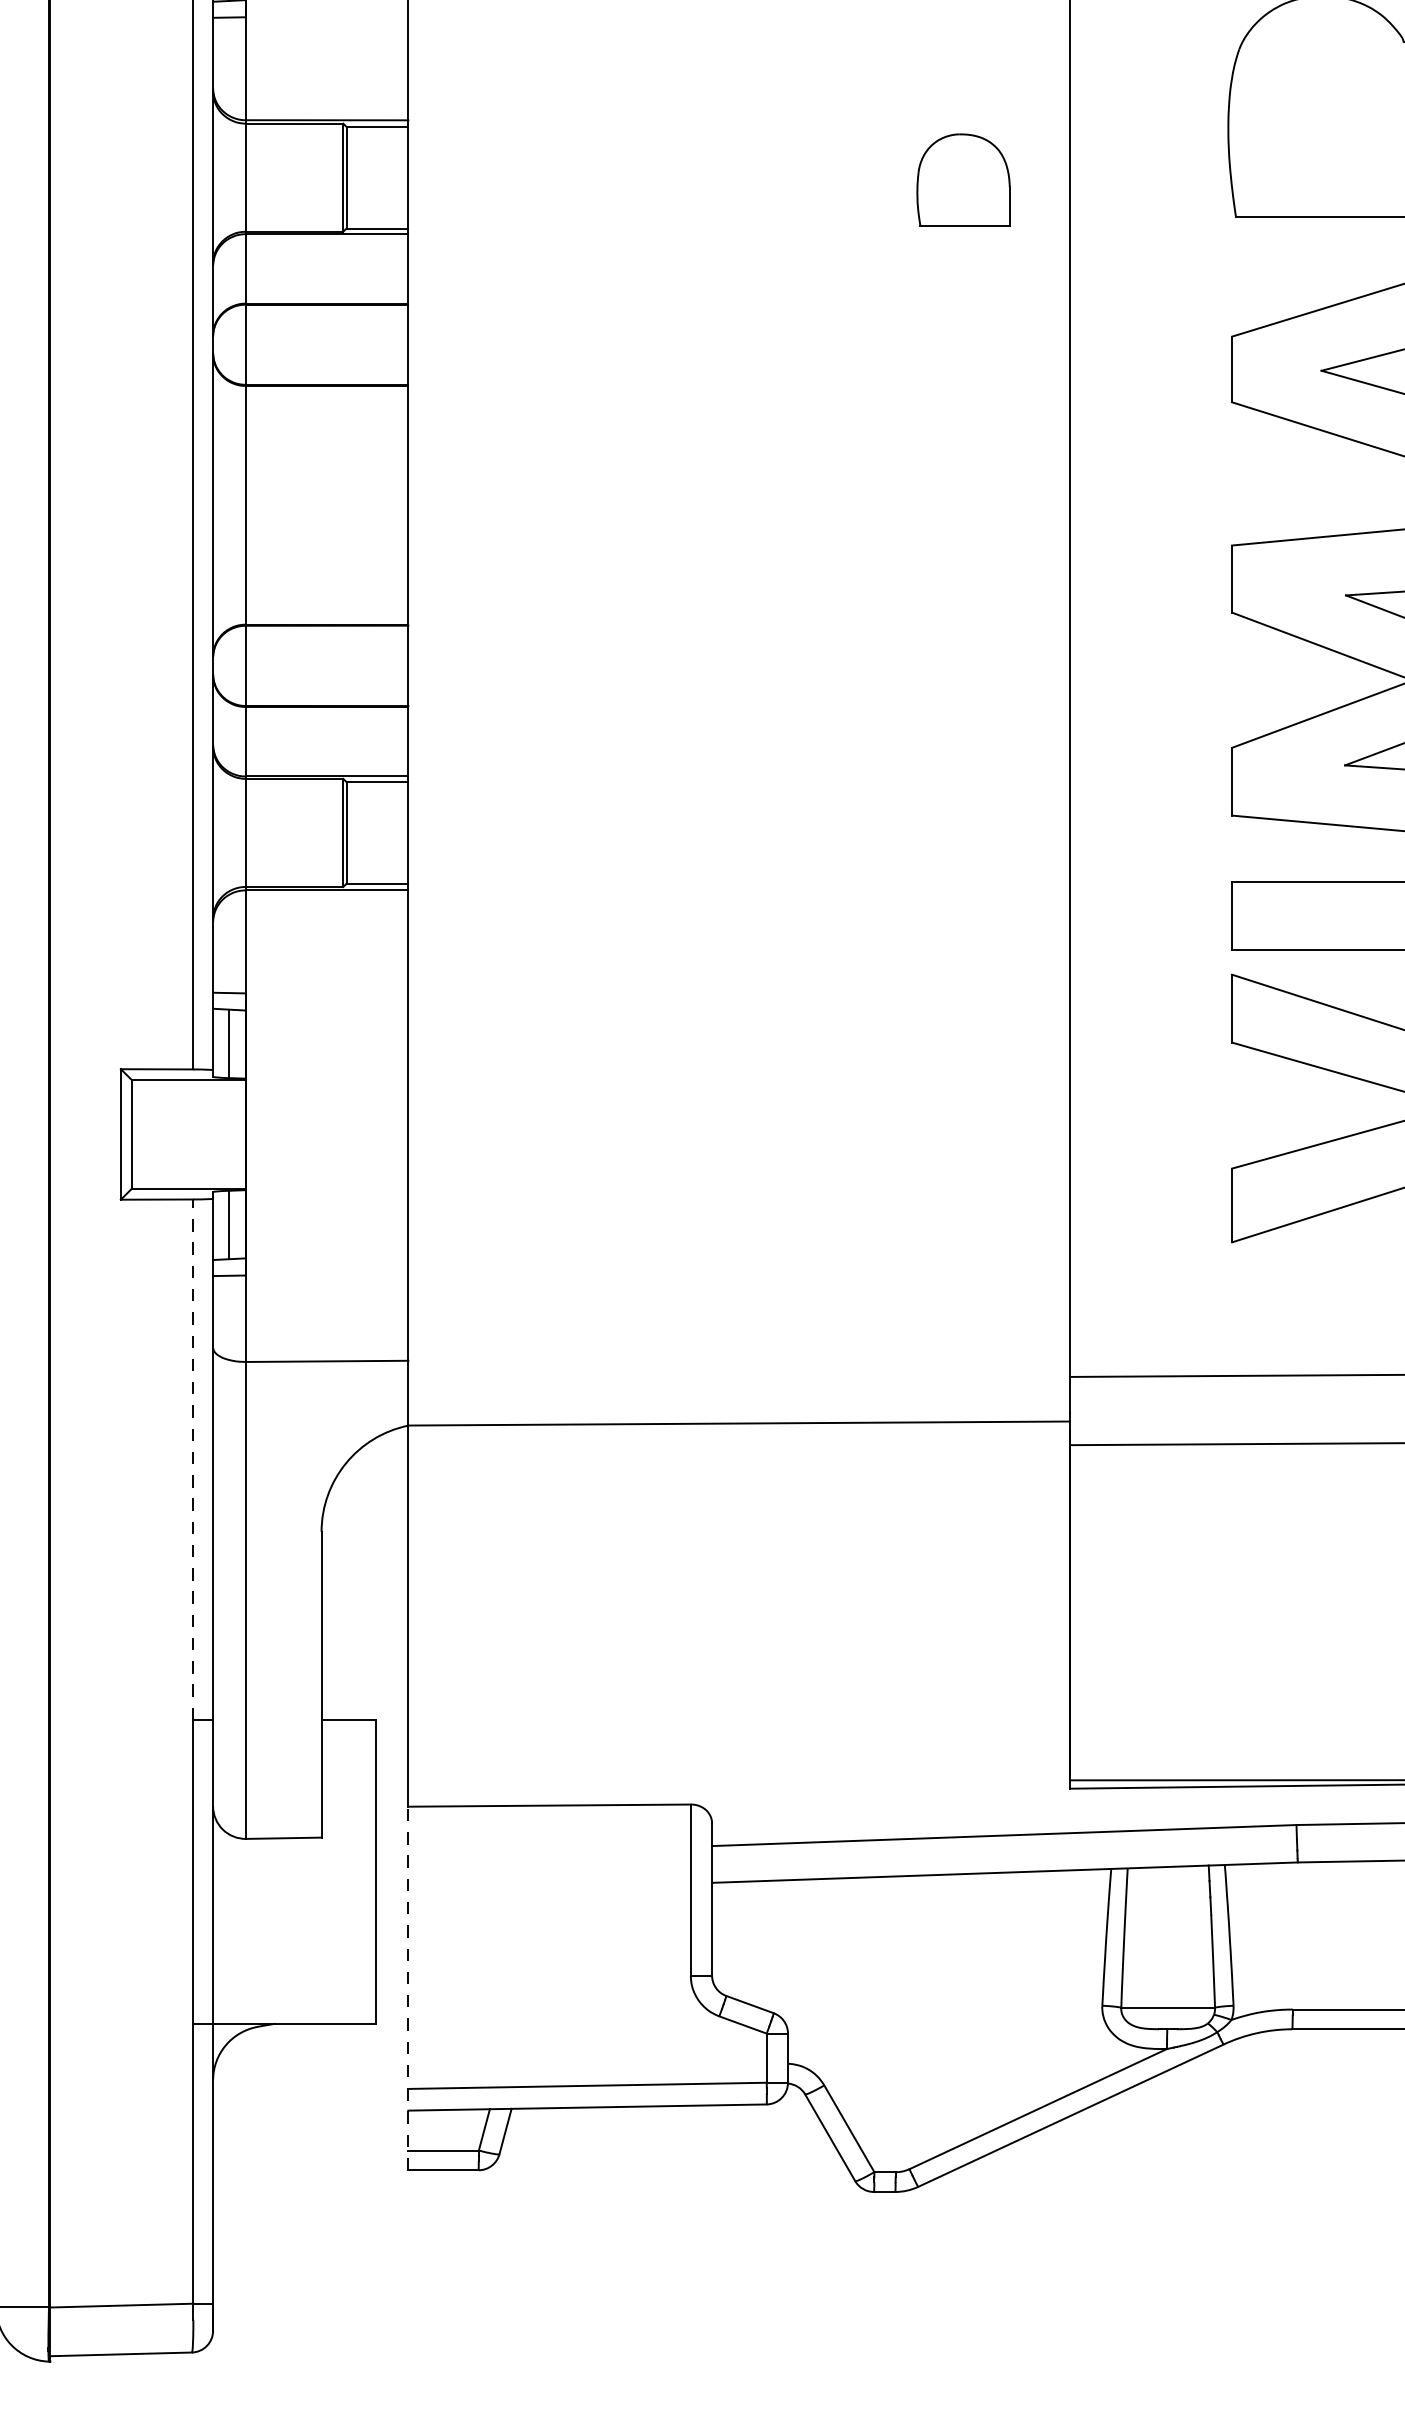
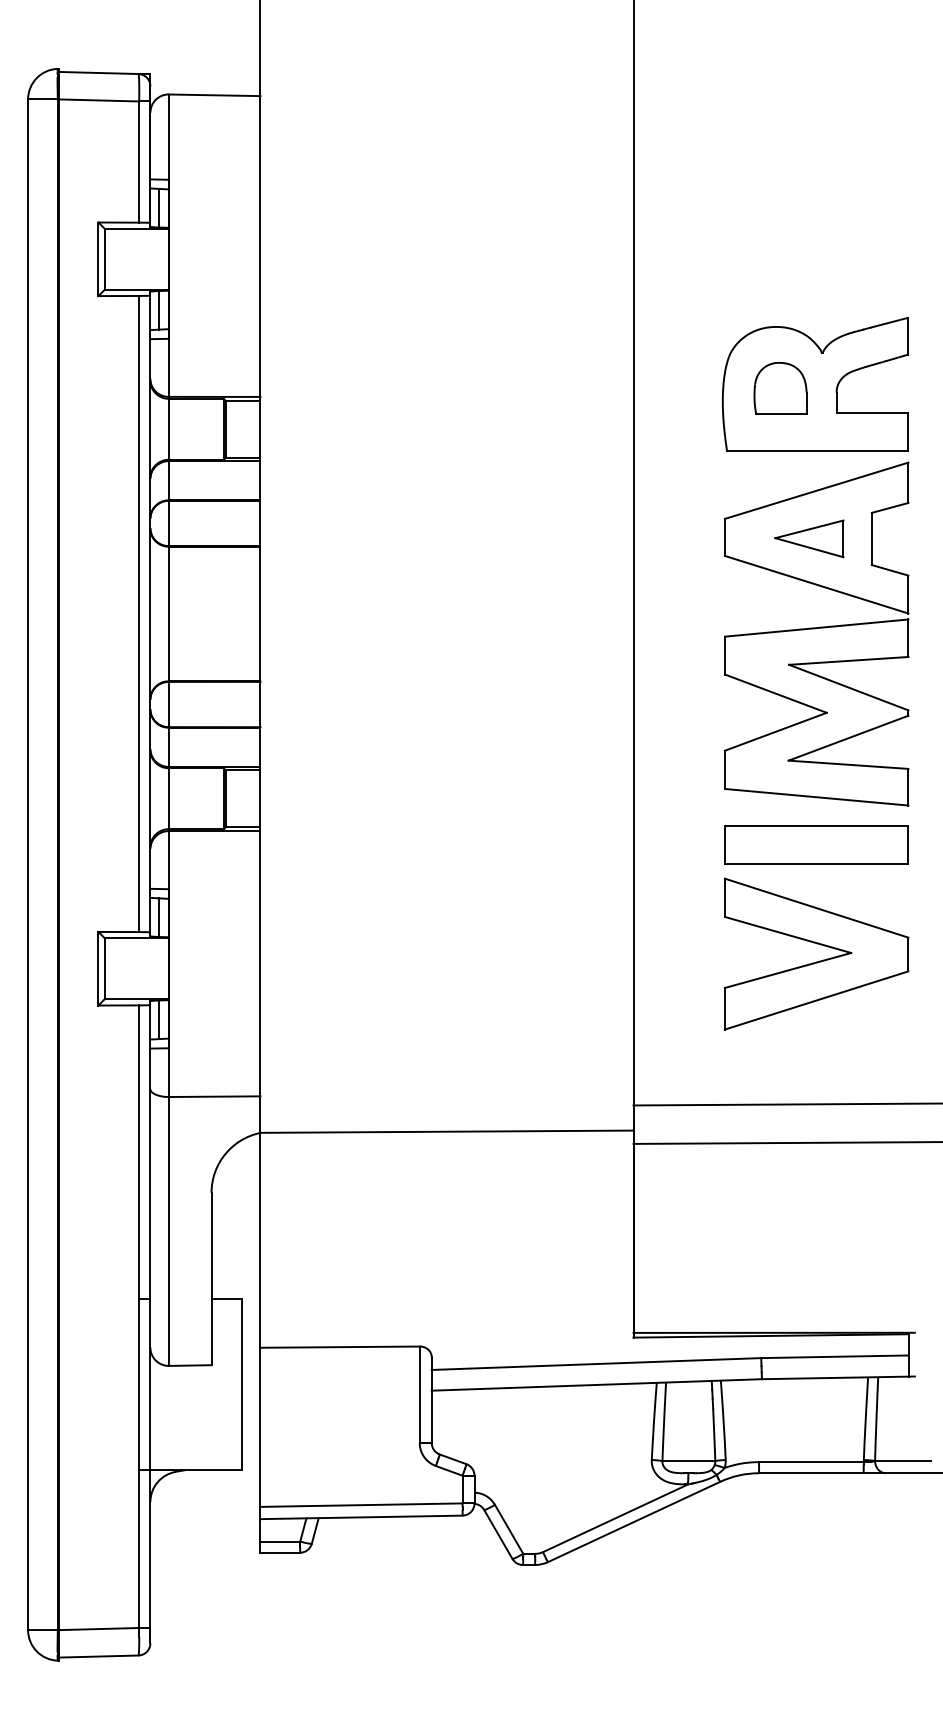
part: (963, 179) -> (780, 388), moved
line: (193, 1460) -> (139, 1152), dashed -> solid
line: (408, 1988) -> (260, 1450), dashed -> solid

